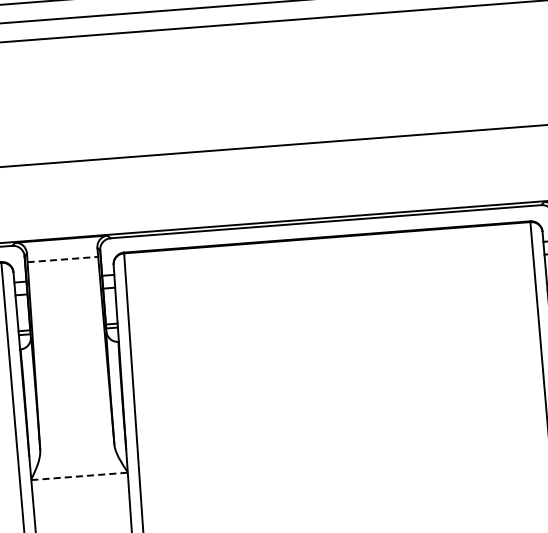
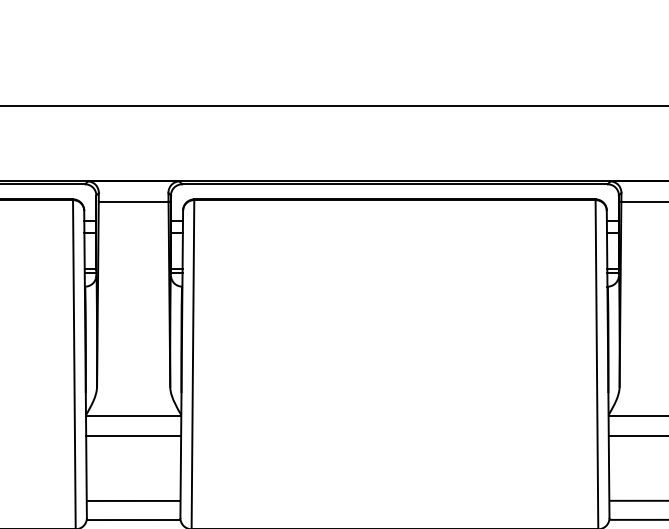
line: (62, 259) -> (133, 201), dashed -> solid
line: (79, 476) -> (133, 415), dashed -> solid
line: (80, 496) -> (133, 435), added

